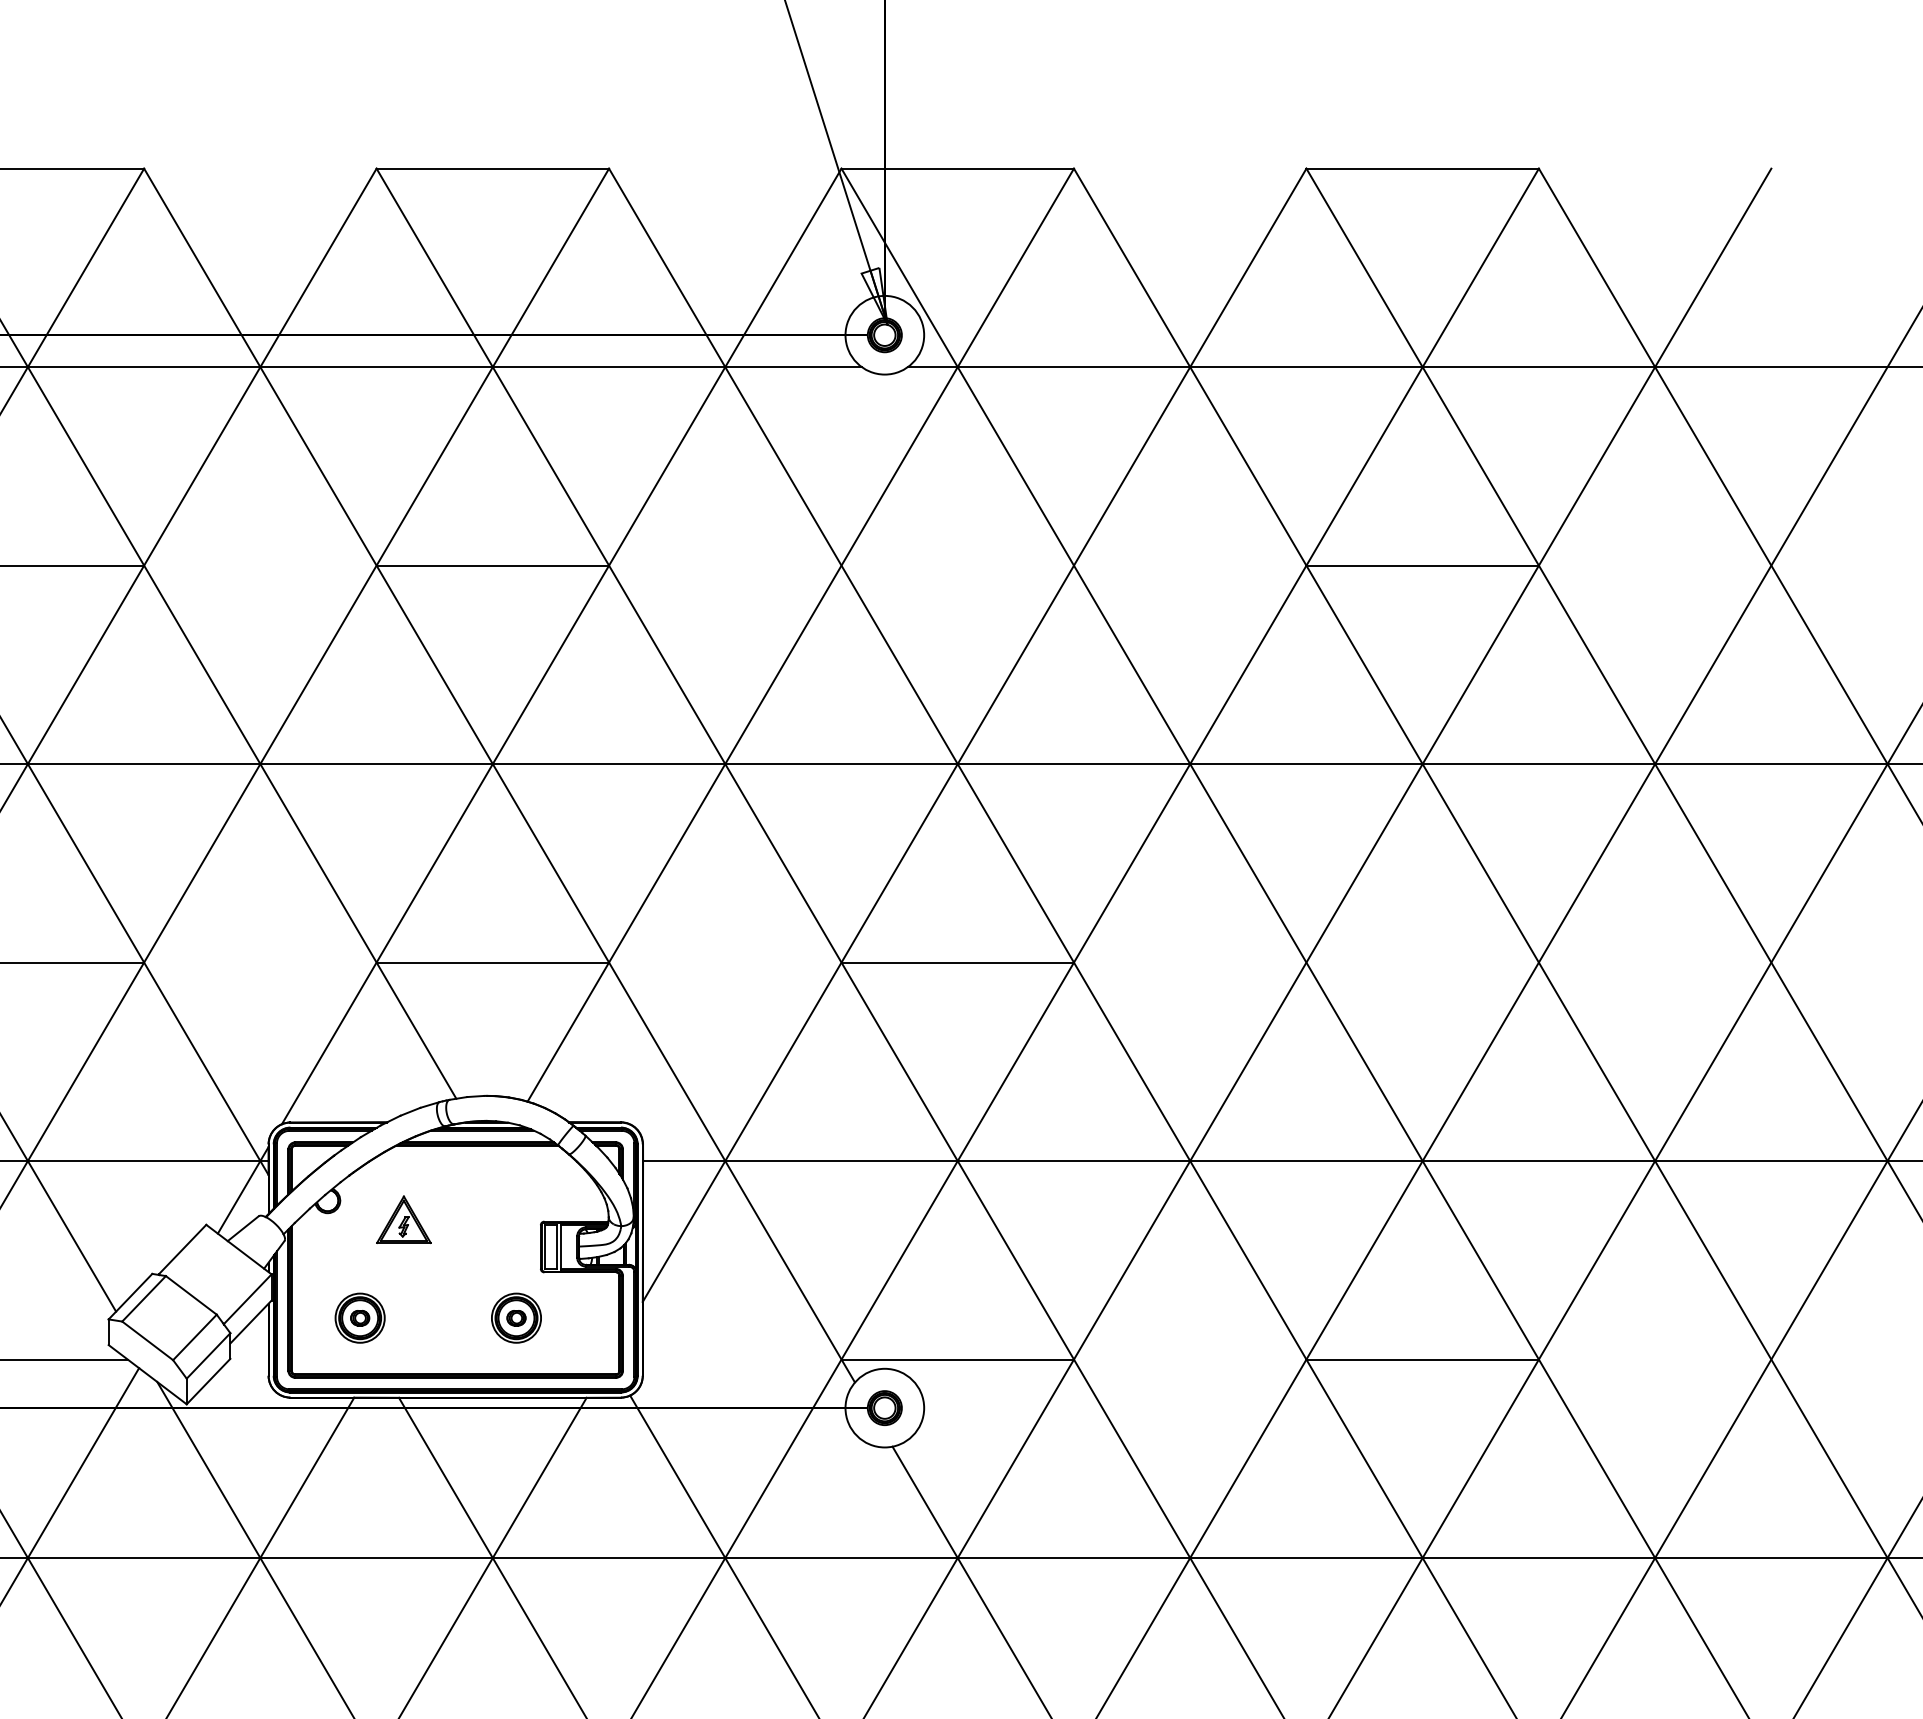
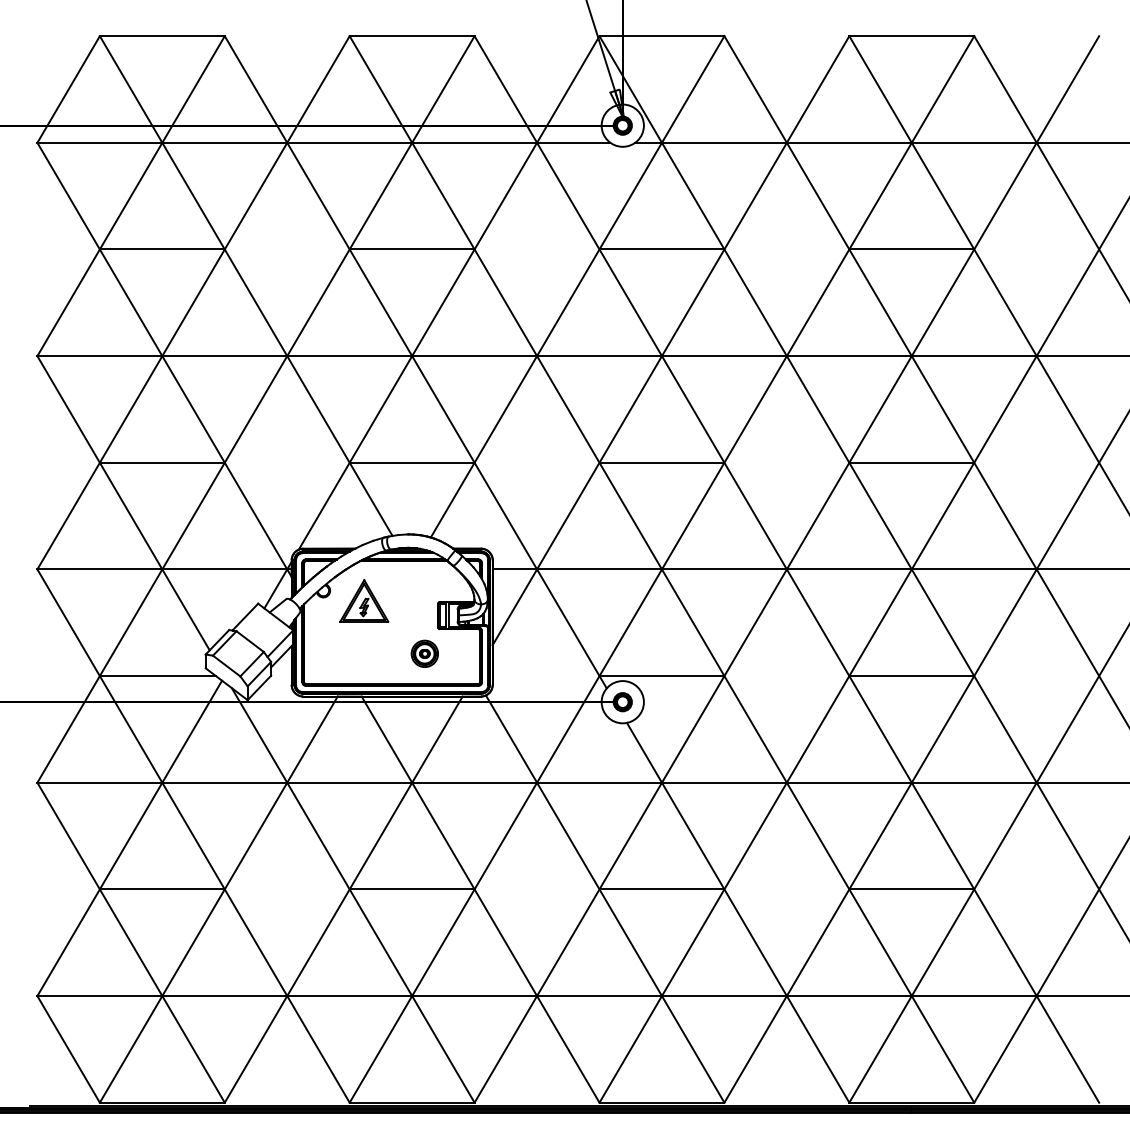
line: (956, 565) -> (661, 249), added
line: (1422, 962) -> (911, 462), added
part: (404, 1218) -> (364, 600), size x1.67
part: (359, 1317) -> (340, 653), removed

